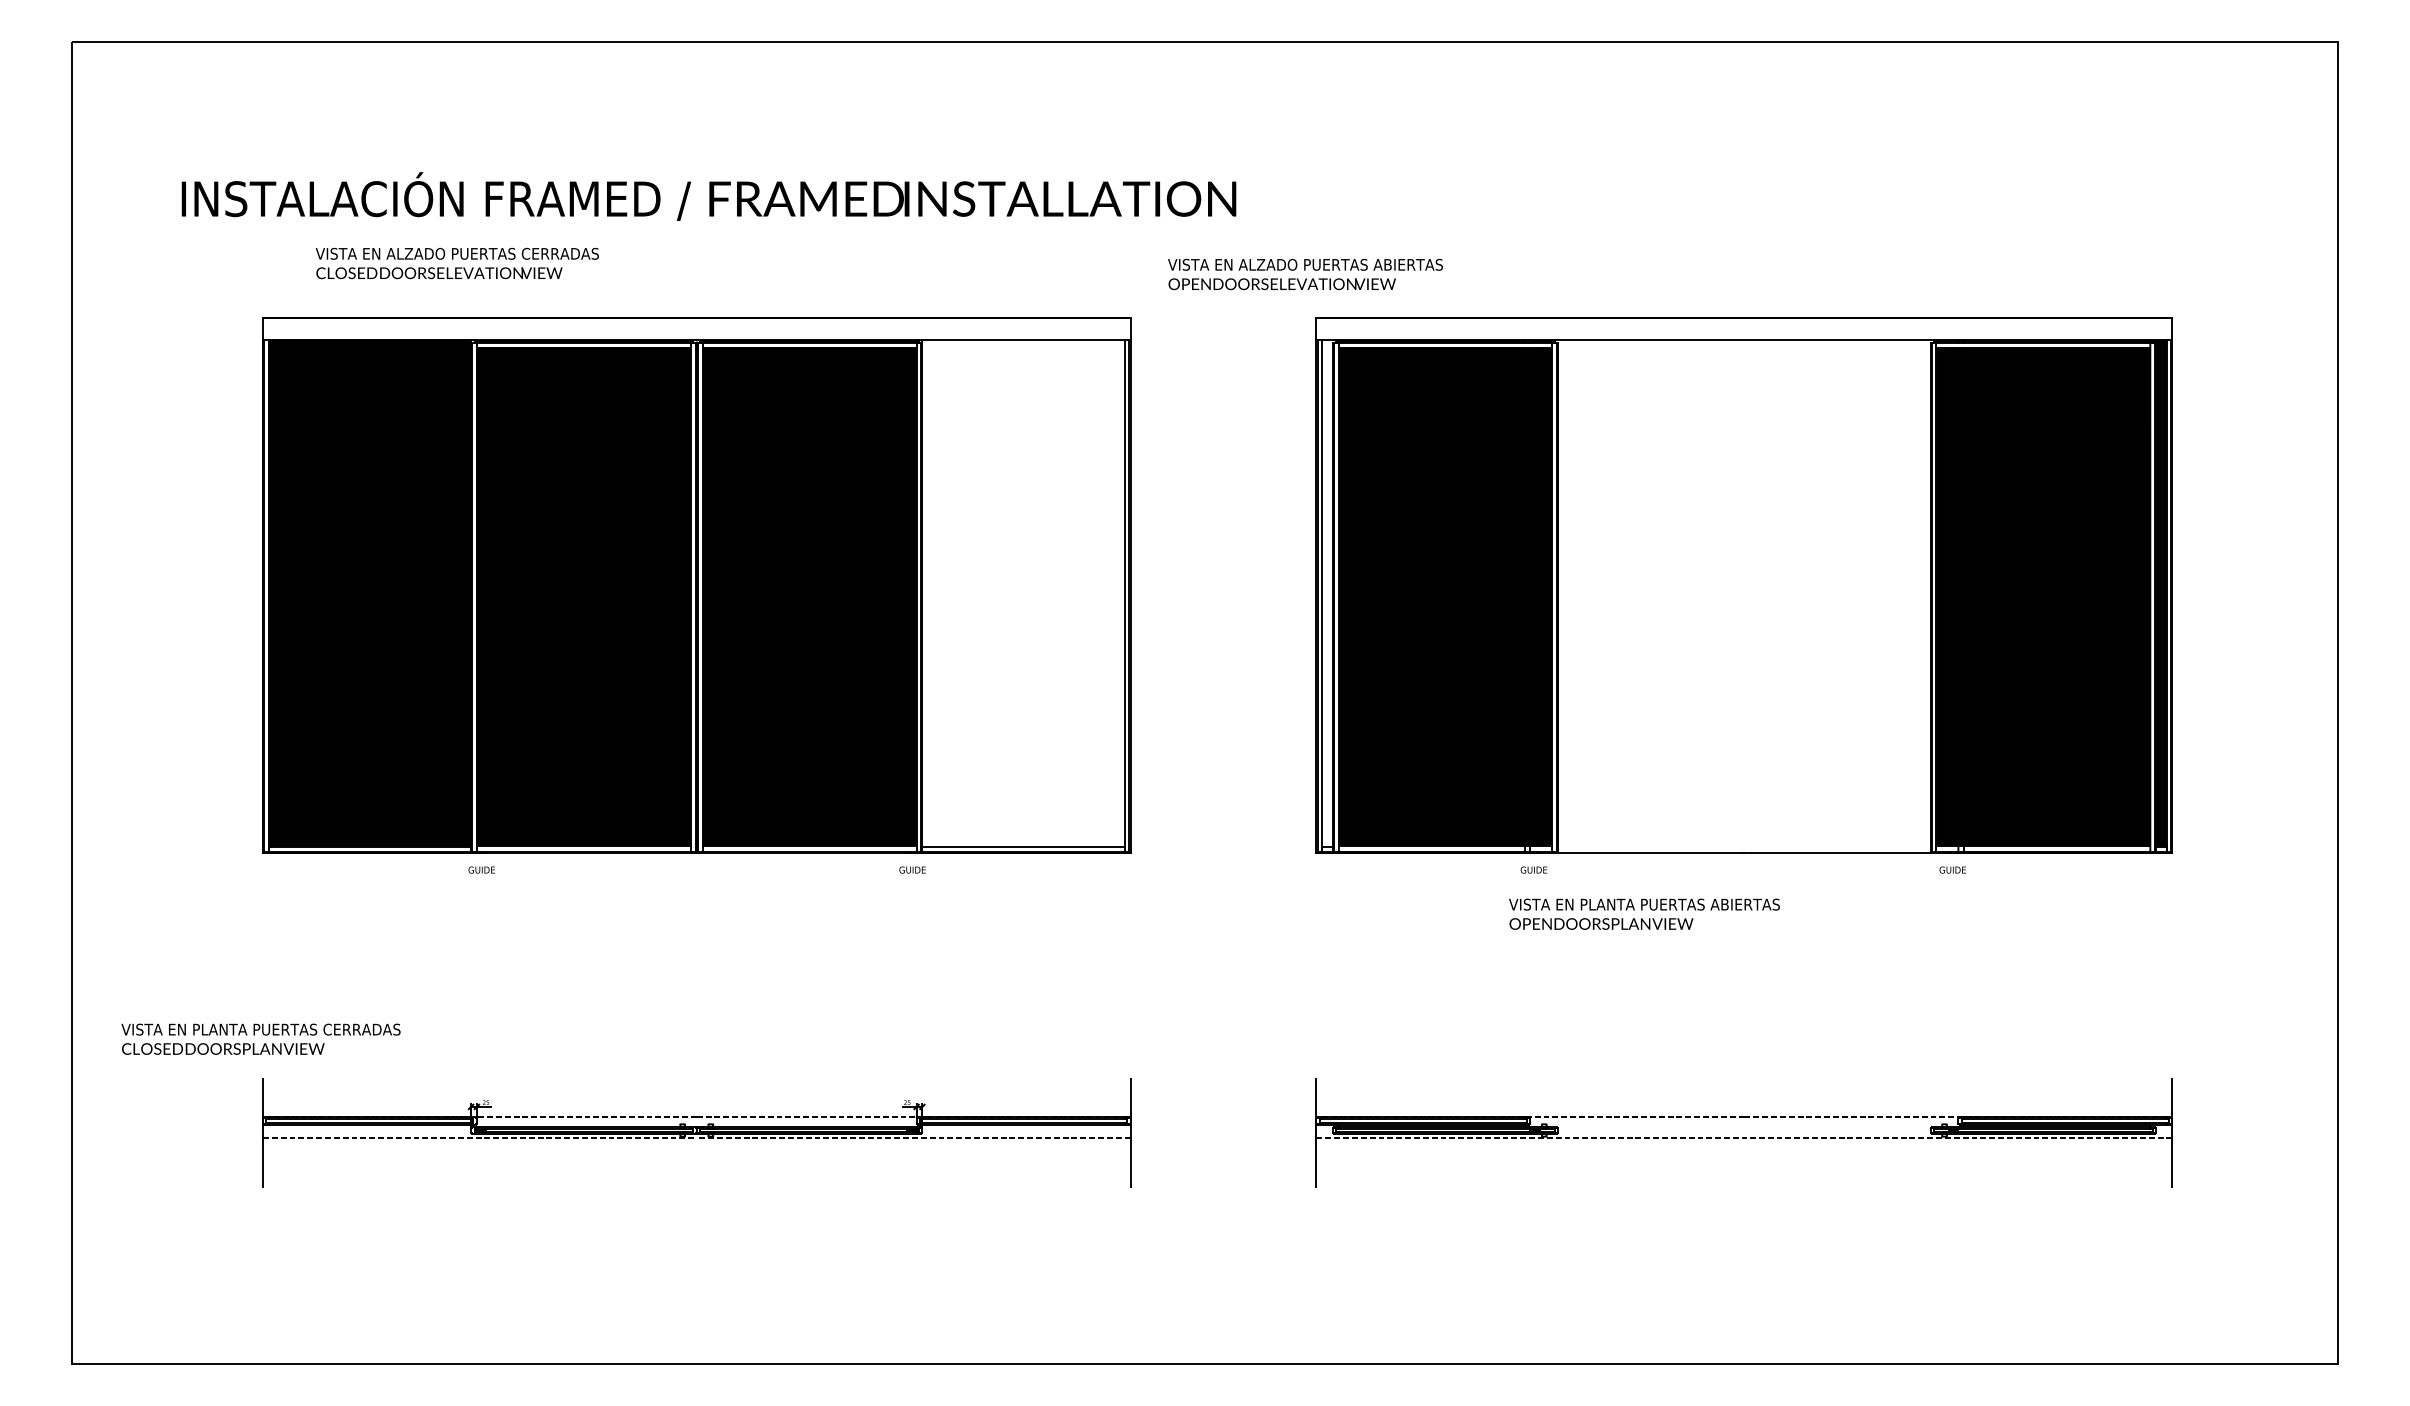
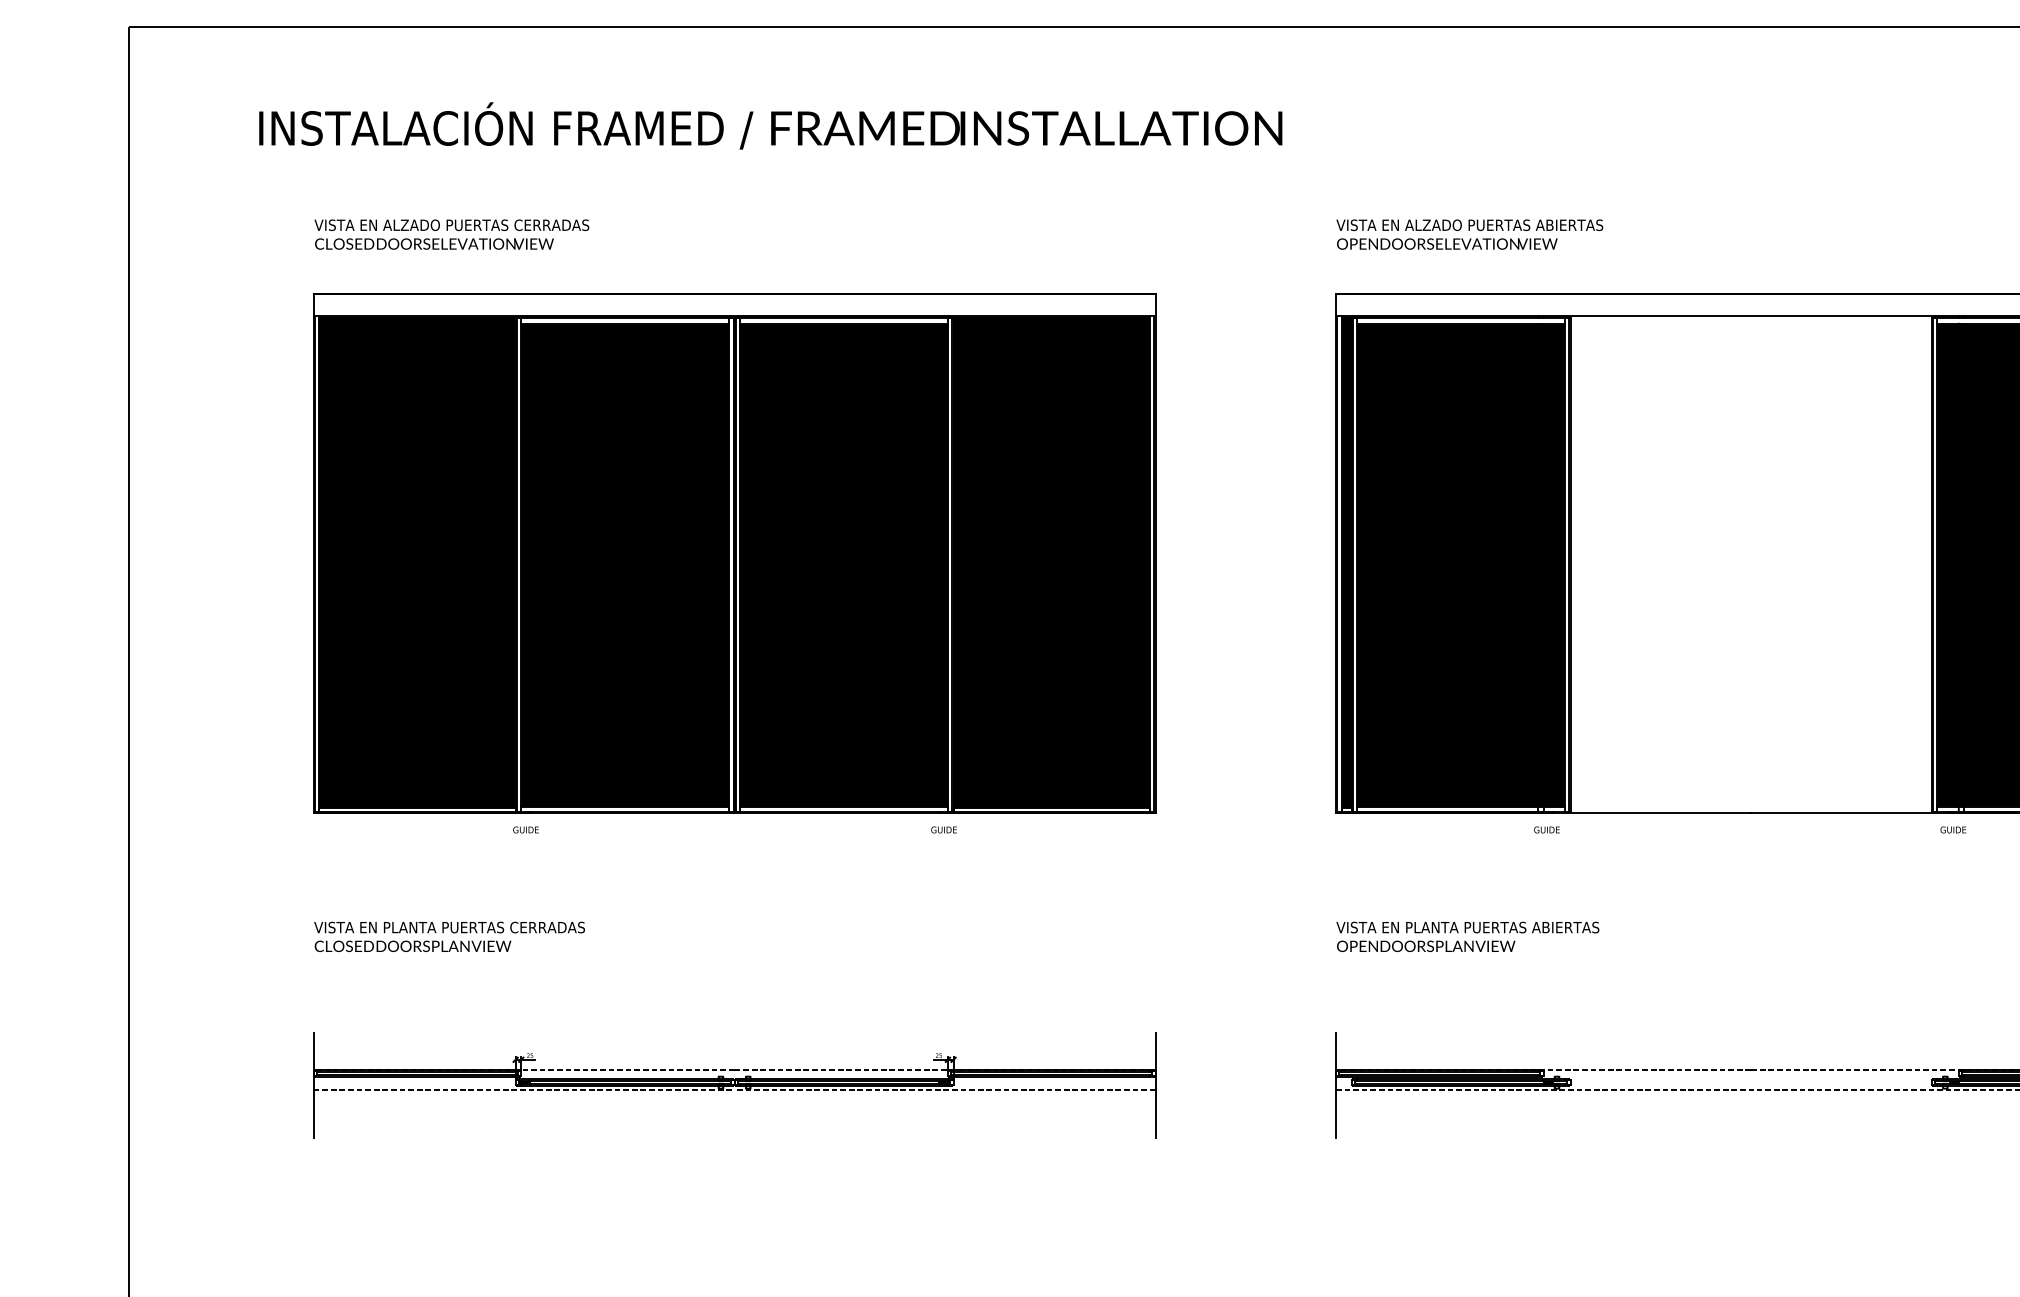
text: (708, 196) -> (770, 125), moved
text: (456, 263) -> (451, 234), moved
text: (1305, 274) -> (1469, 234), moved
fill: (1023, 593) -> (1051, 561), added
fill: (1329, 593) -> (1348, 561), added
text: (1644, 913) -> (1467, 936), moved
text: (260, 1038) -> (449, 936), moved

